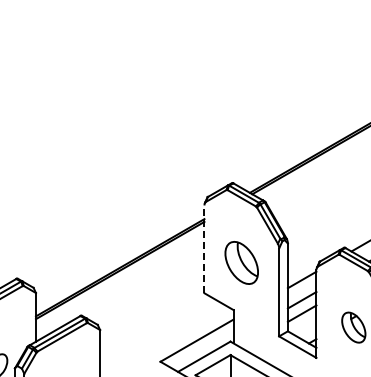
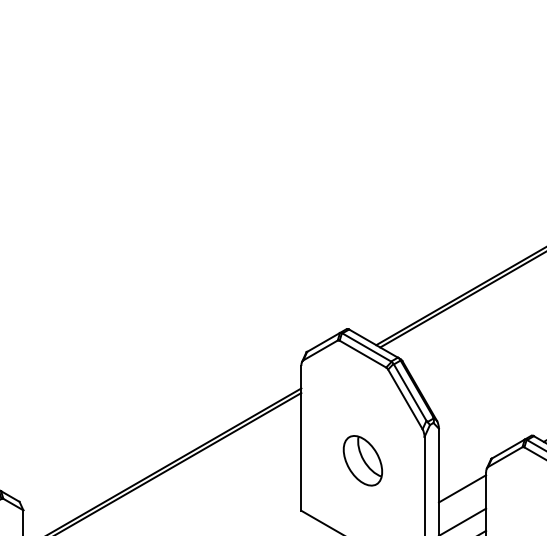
line: (204, 249) -> (301, 438), dashed -> solid
part: (241, 262) -> (362, 460), size x0.71

